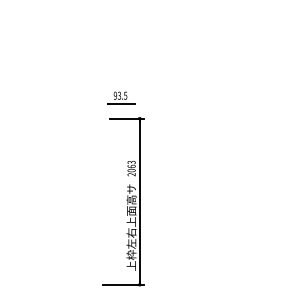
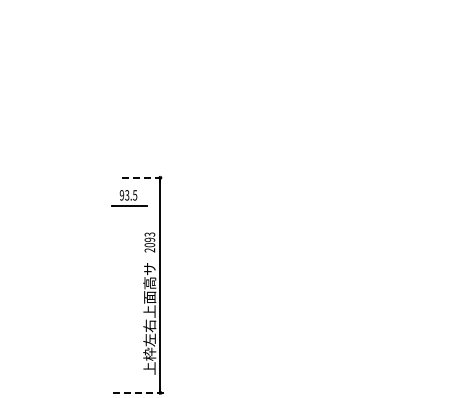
part: (121, 98) -> (129, 198), moved
line: (126, 118) -> (143, 177), solid -> dashed
text: (131, 166) -> (149, 239), 2063 -> 2093
line: (123, 284) -> (139, 392), solid -> dashed

